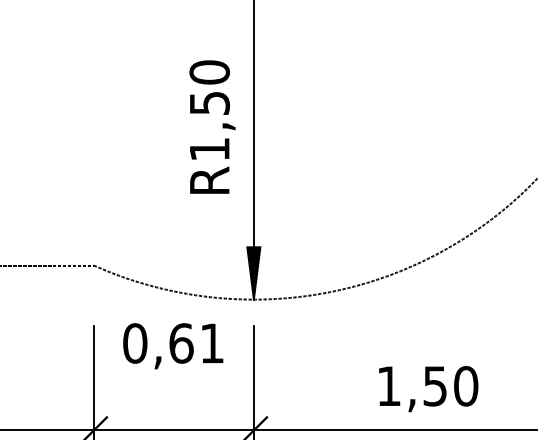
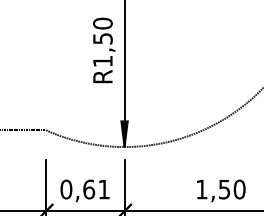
text: (212, 127) -> (104, 50), moved
text: (172, 345) -> (84, 190), moved
text: (429, 388) -> (221, 190), moved

